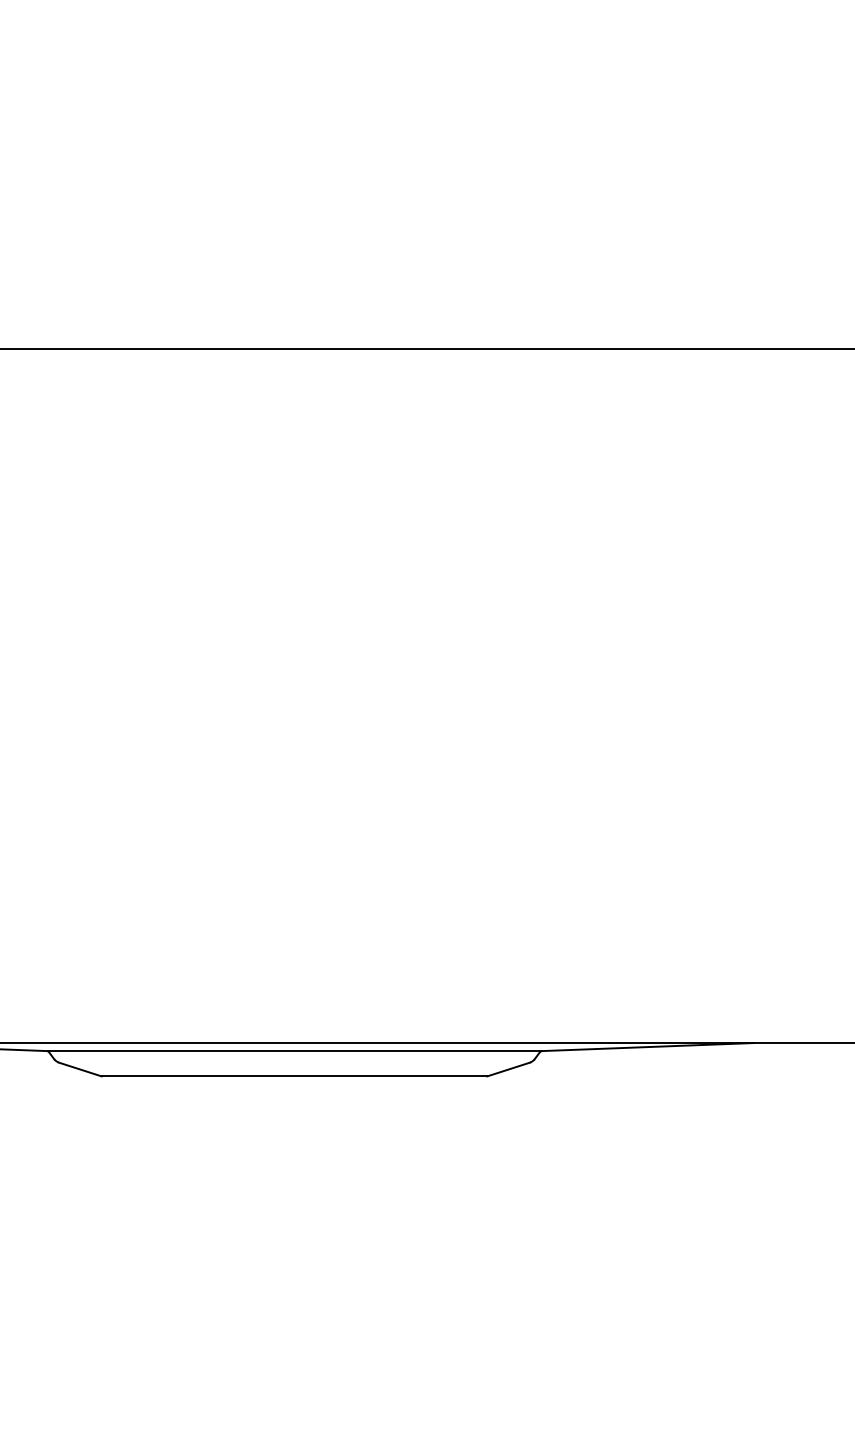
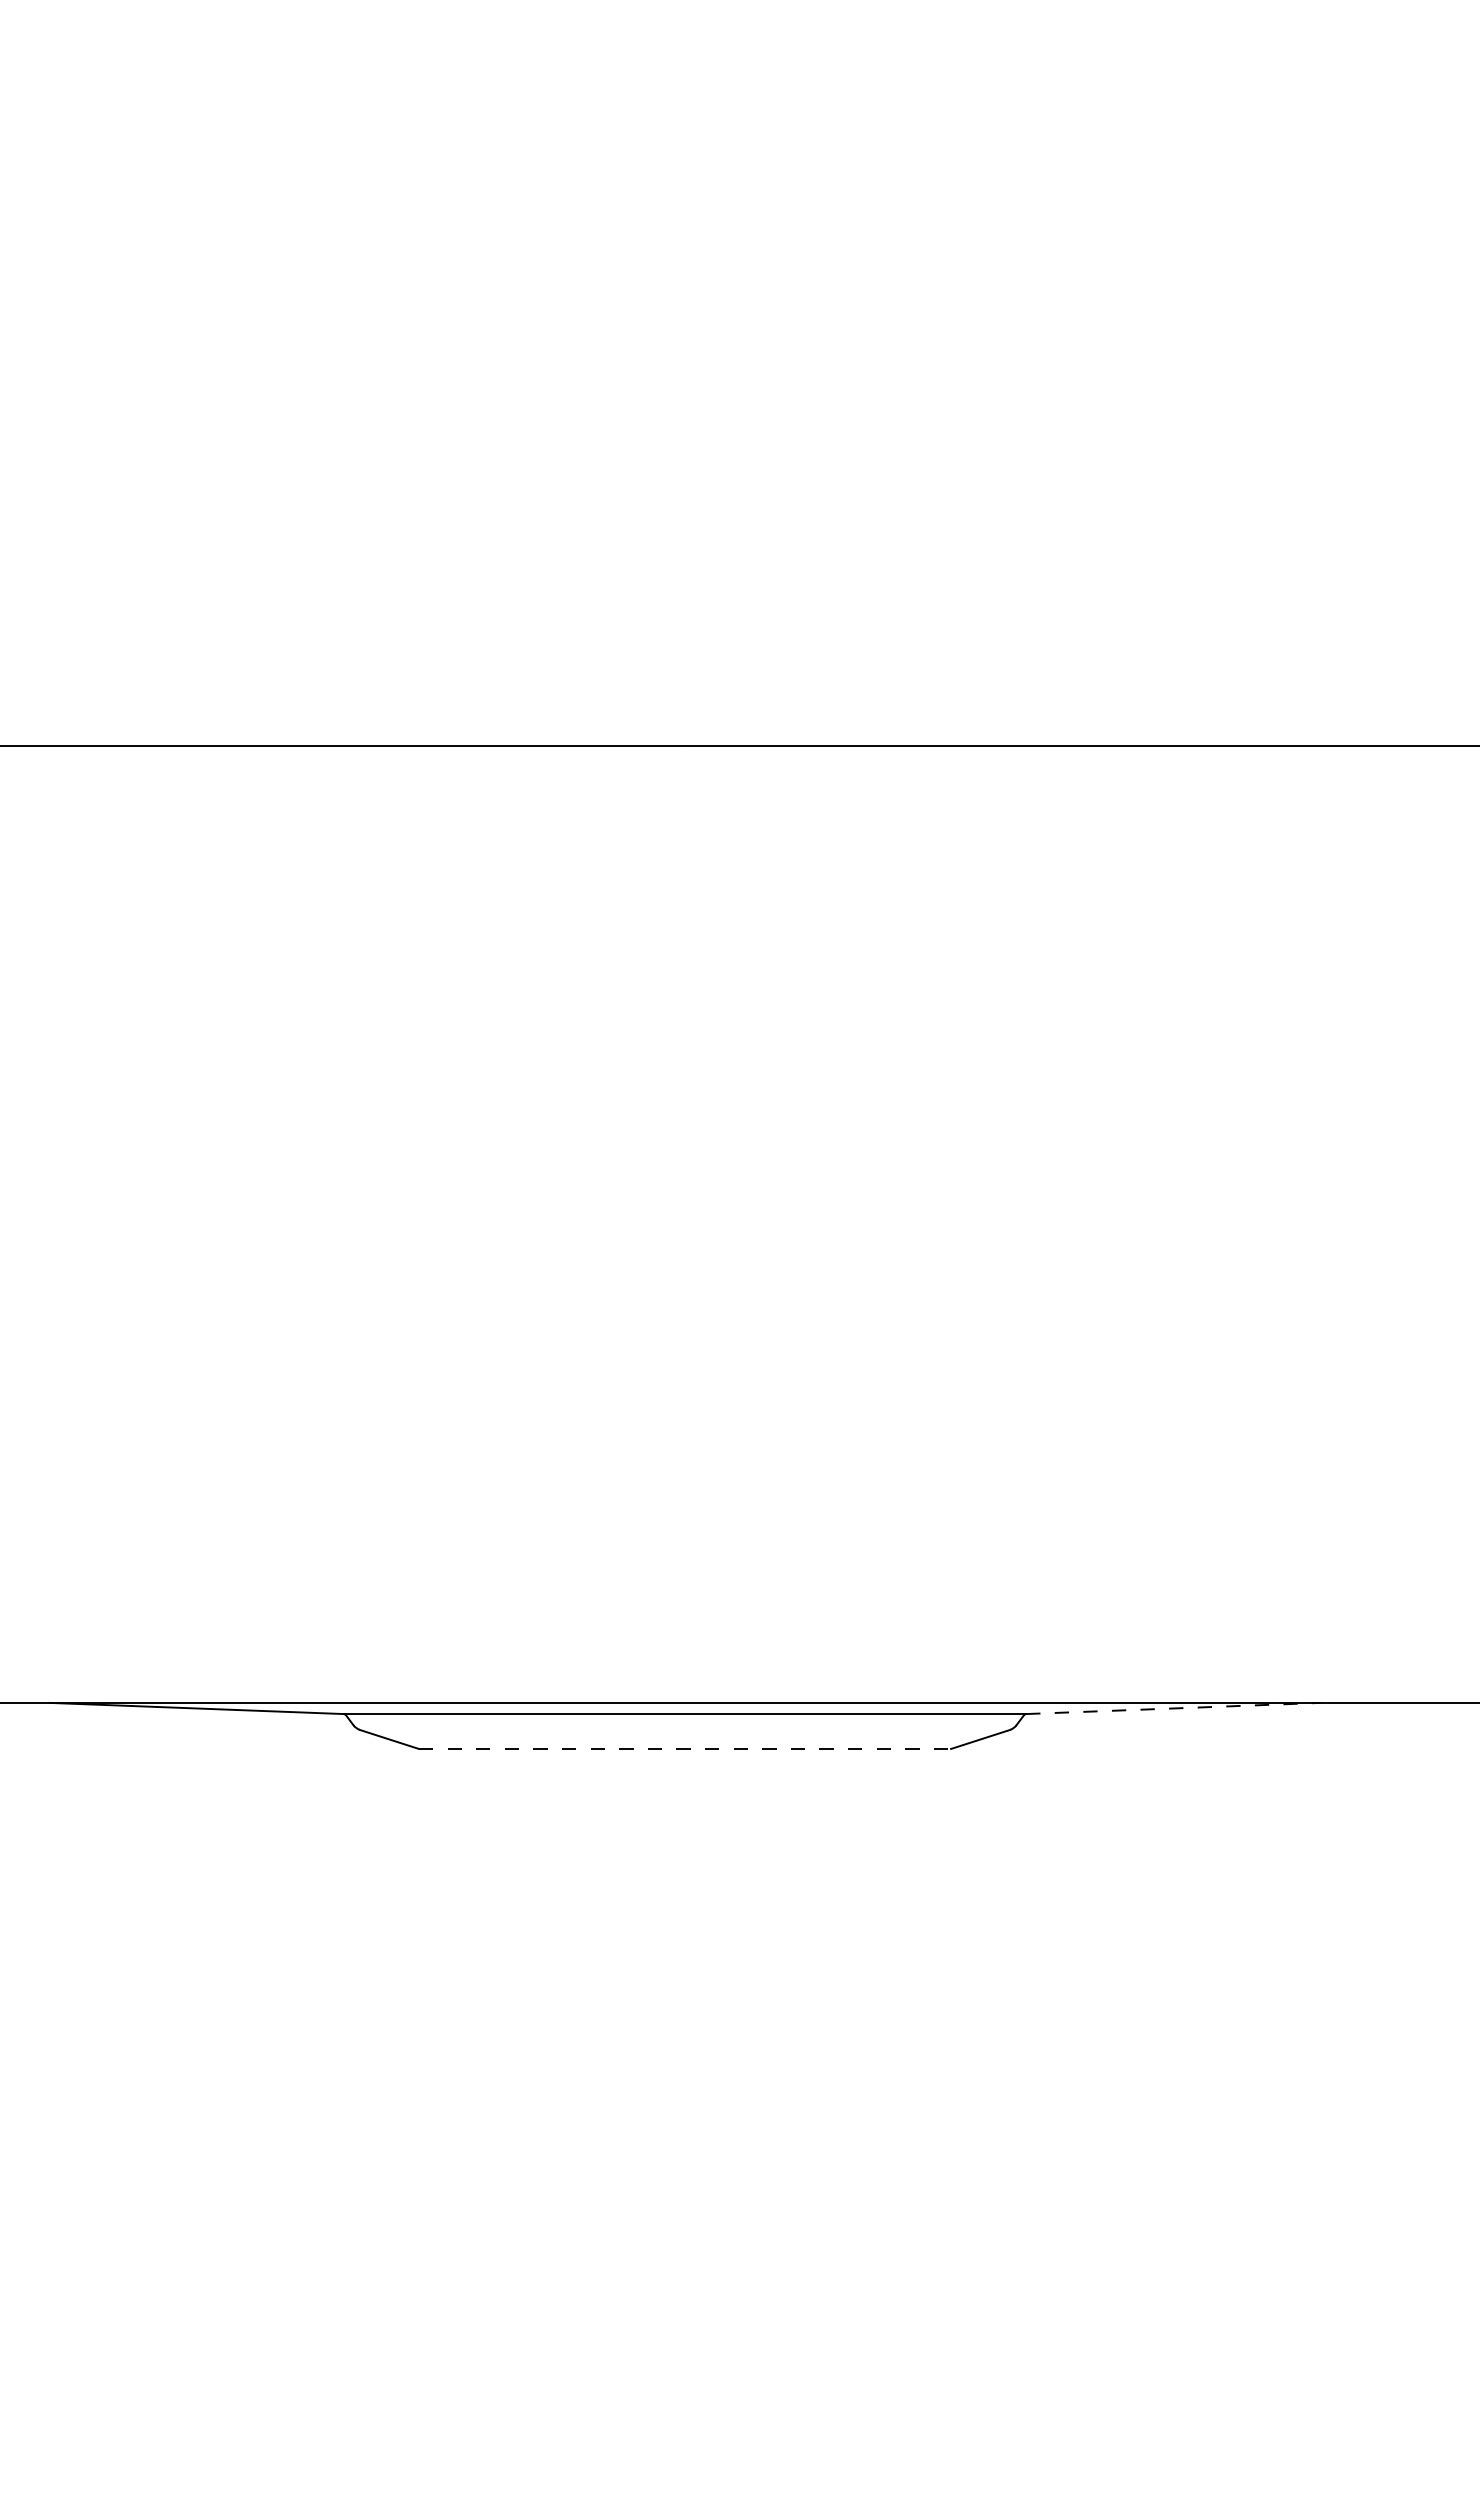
line: (648, 1047) -> (1173, 1708), solid -> dashed
line: (294, 1076) -> (685, 1748), solid -> dashed

